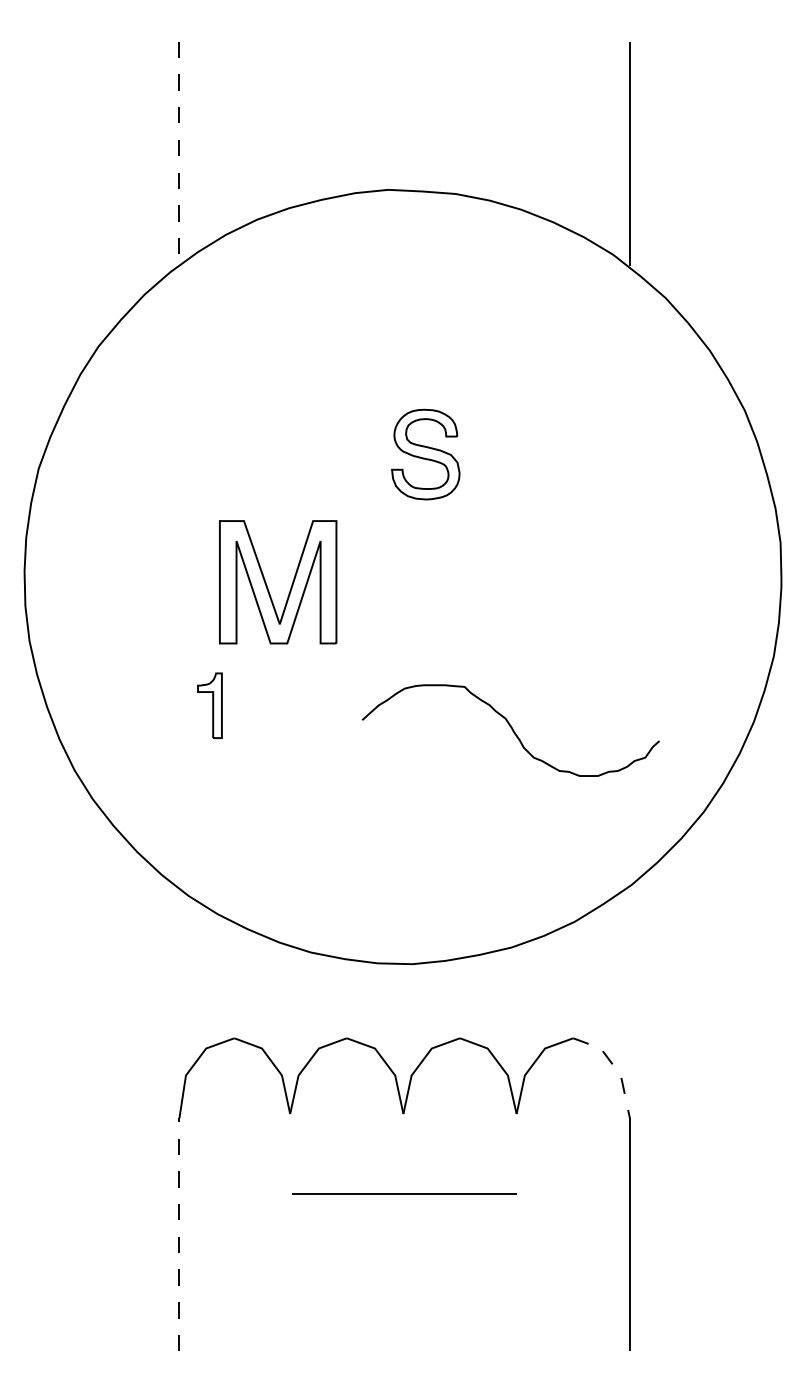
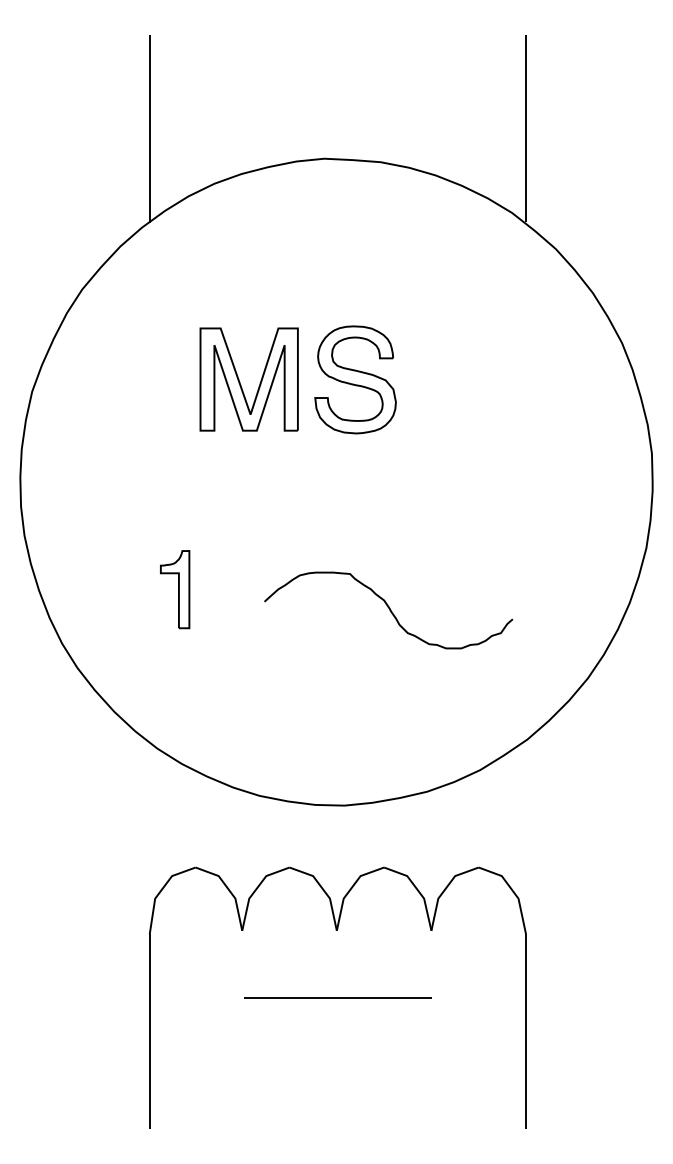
line: (179, 154) -> (149, 129), dashed -> solid
part: (425, 454) -> (355, 379), size x1.43
part: (267, 585) -> (240, 382), moved
part: (210, 705) -> (175, 589), size x1.43
curve: (511, 730) -> (389, 610), moved
line: (614, 1068) -> (513, 892), dashed -> solid
line: (179, 1234) -> (149, 1031), dashed -> solid

